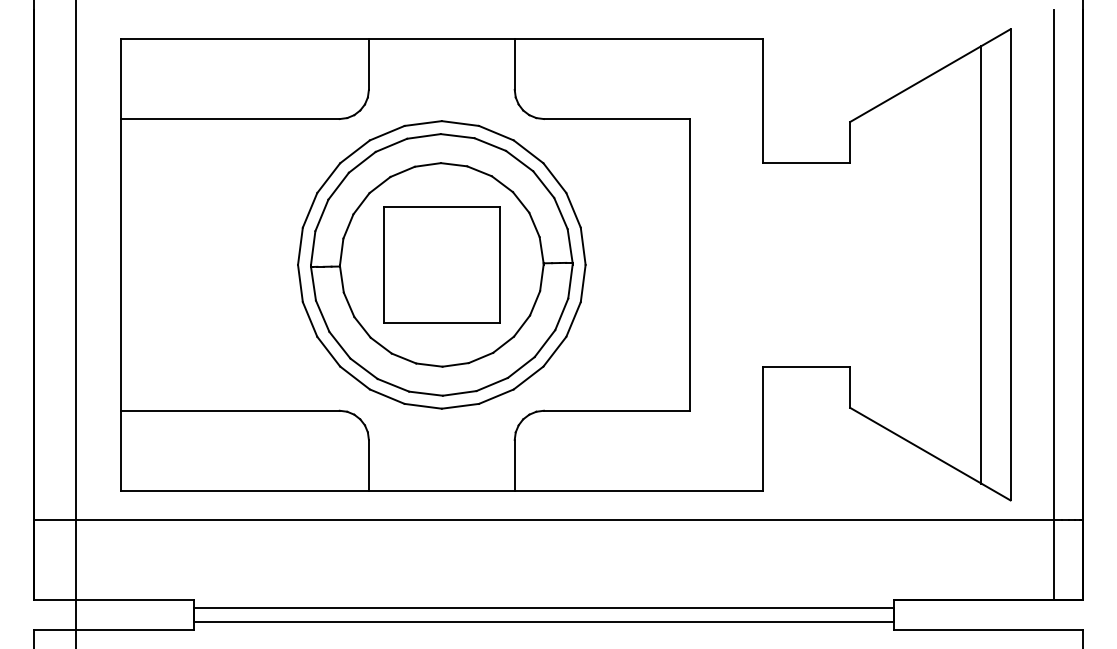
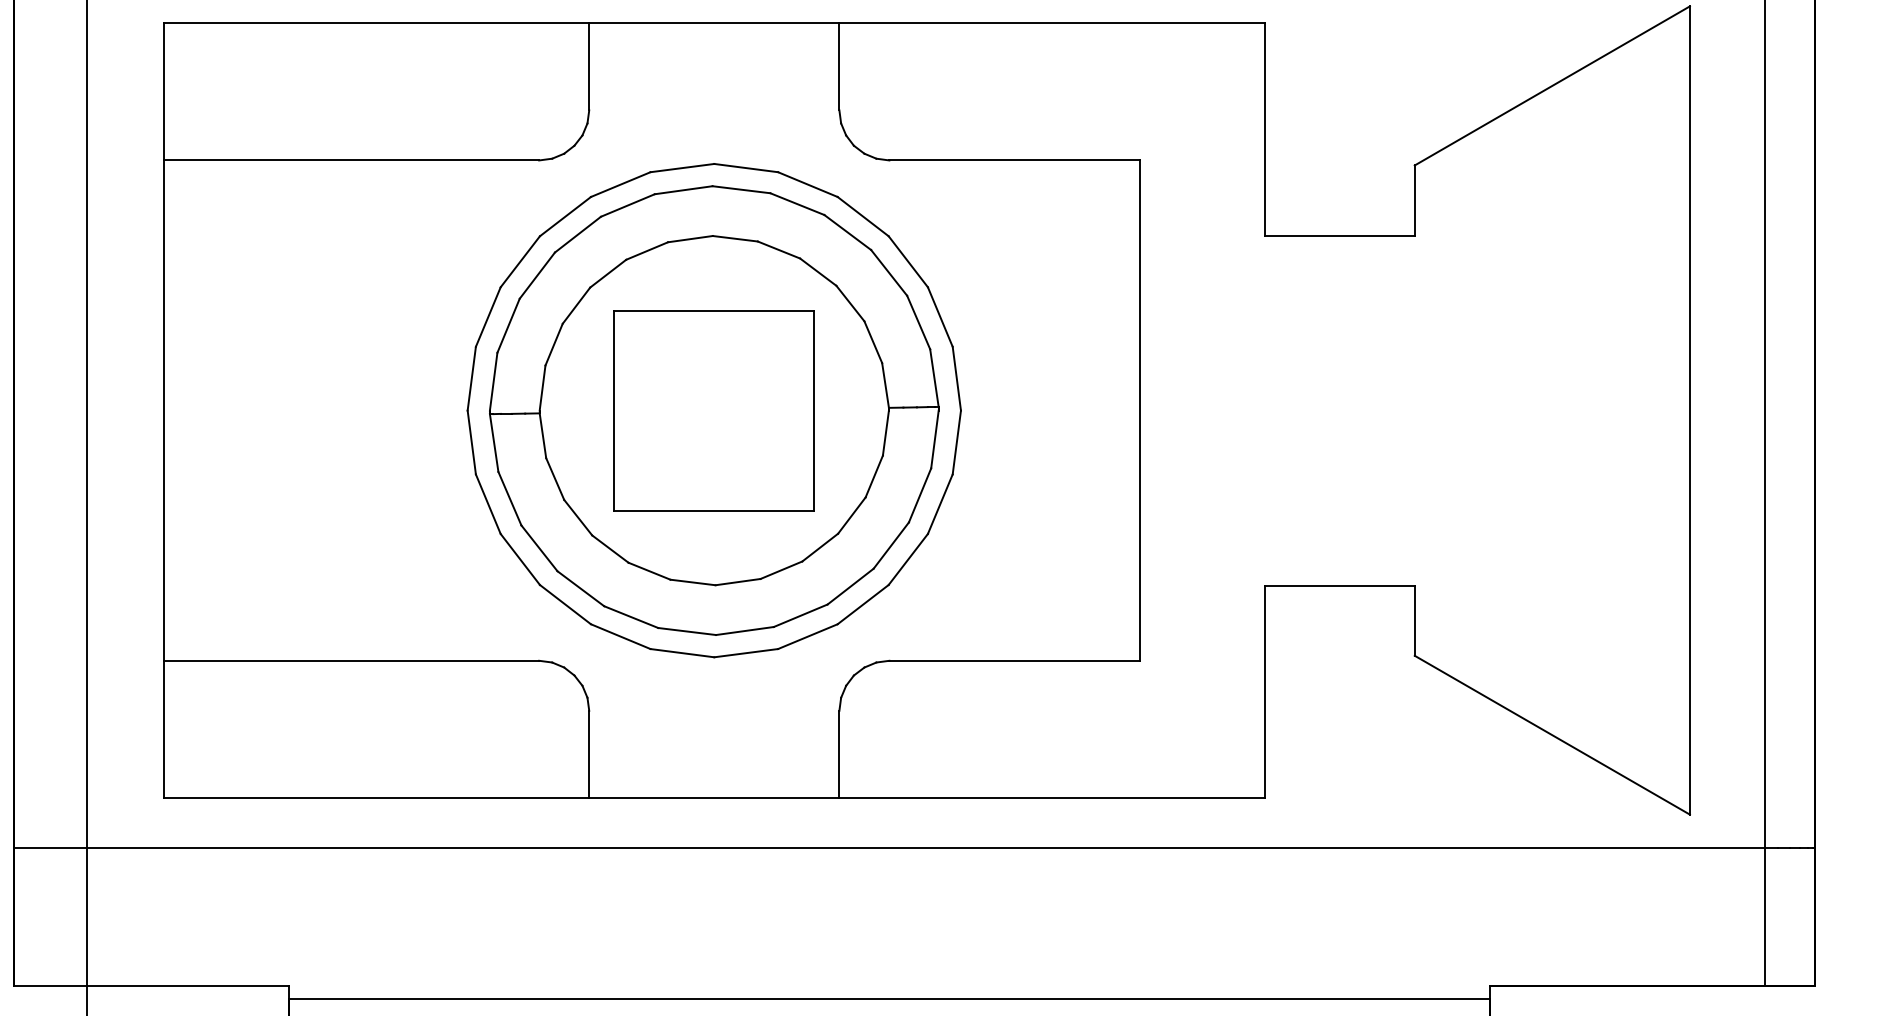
line: (981, 264) -> (1640, 409), removed

